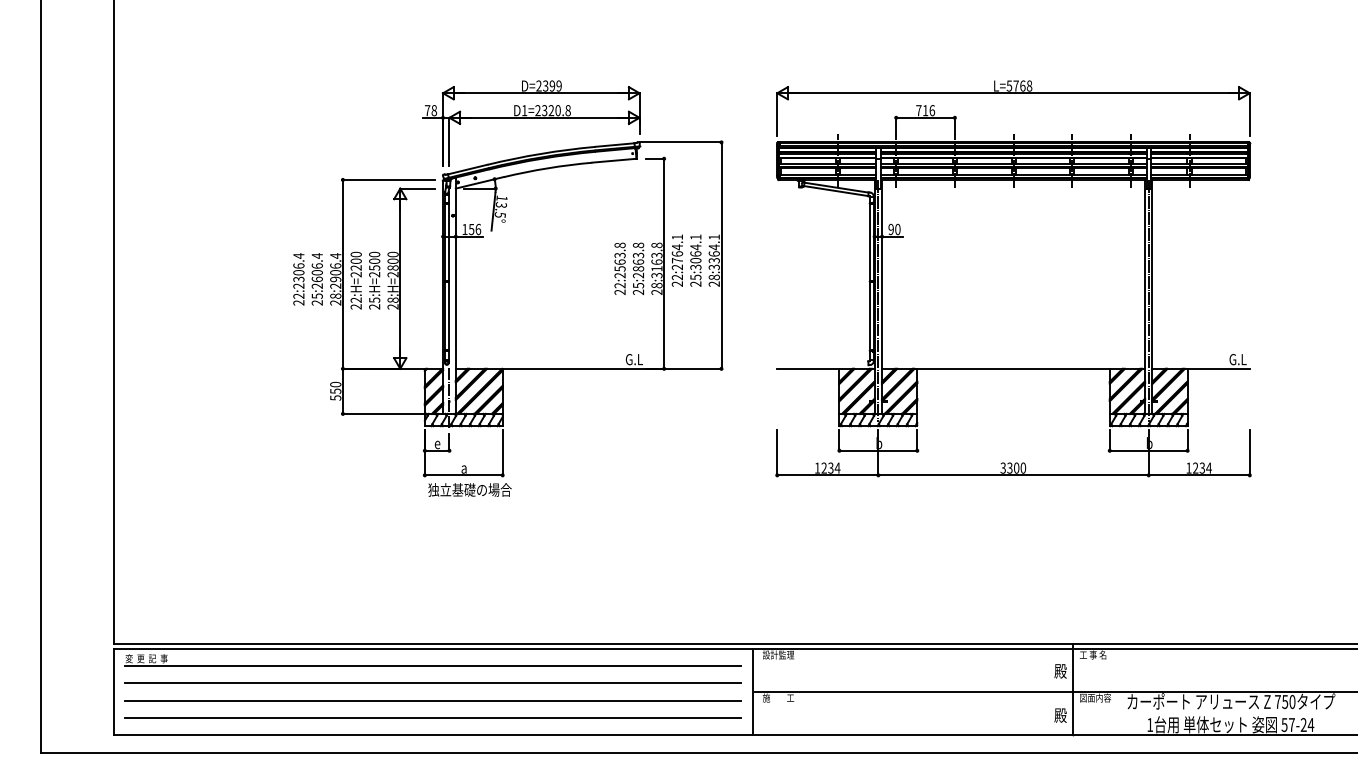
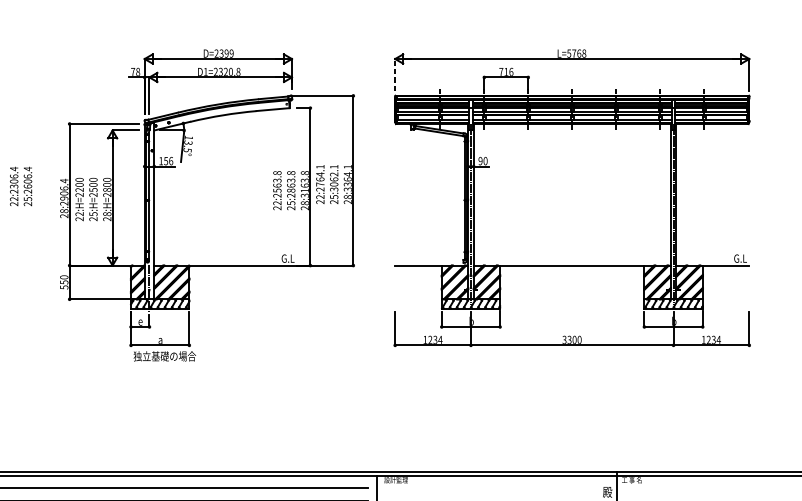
line: (777, 114) -> (395, 74), solid -> dashed
text: (695, 247) -> (333, 174), 25:3064.1 -> 25:3062.1
text: (307, 279) -> (20, 186), moved

